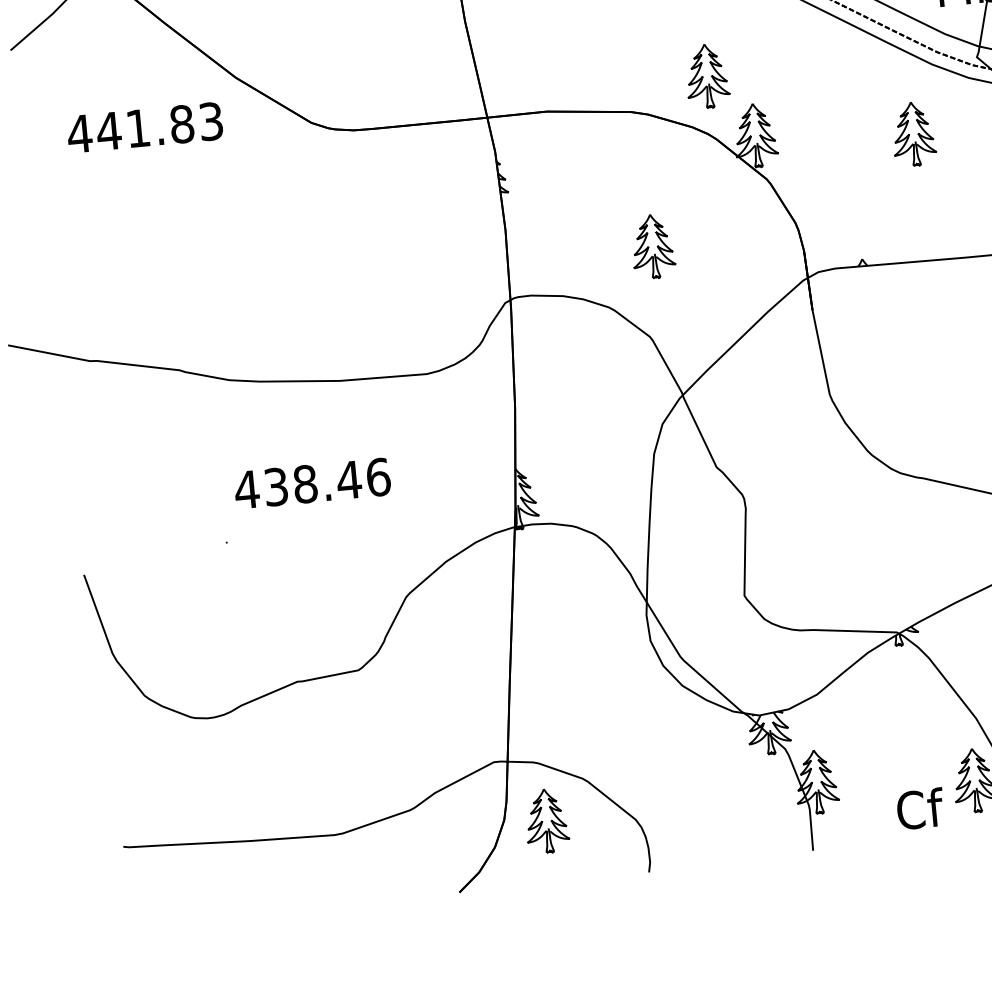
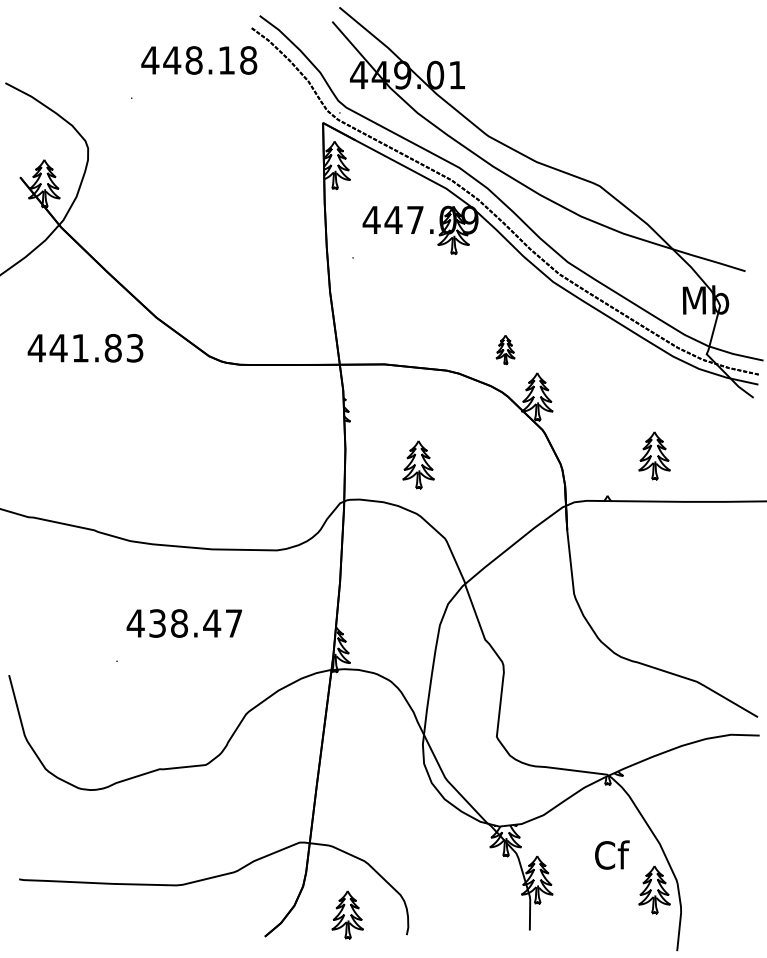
part: (707, 76) -> (505, 349), size x0.6
part: (913, 133) -> (654, 455), moved
part: (652, 246) -> (418, 464), moved
text: (377, 477) -> (233, 623), 438.46 -> 438.47
text: (920, 808) -> (612, 854), moved
part: (546, 820) -> (347, 914), moved

